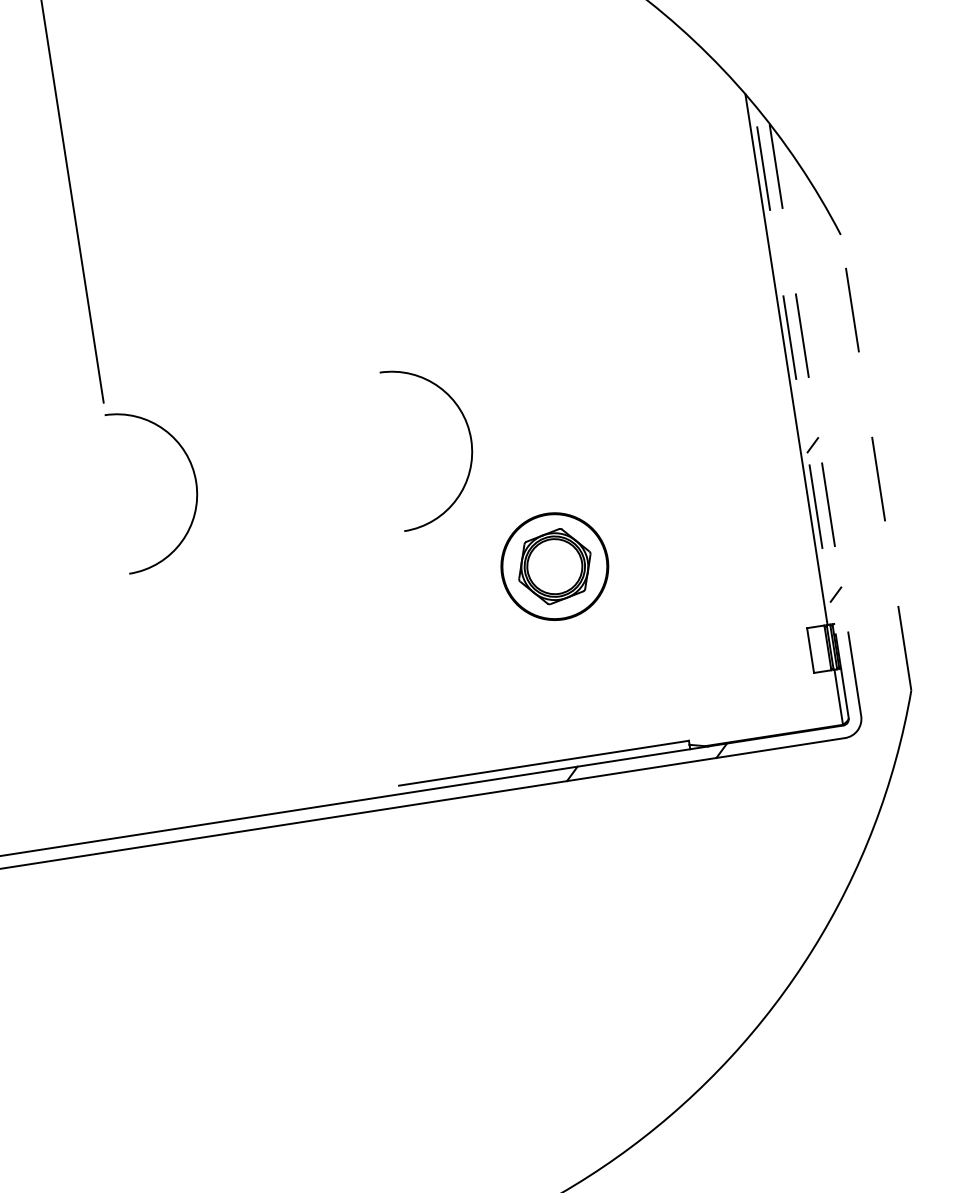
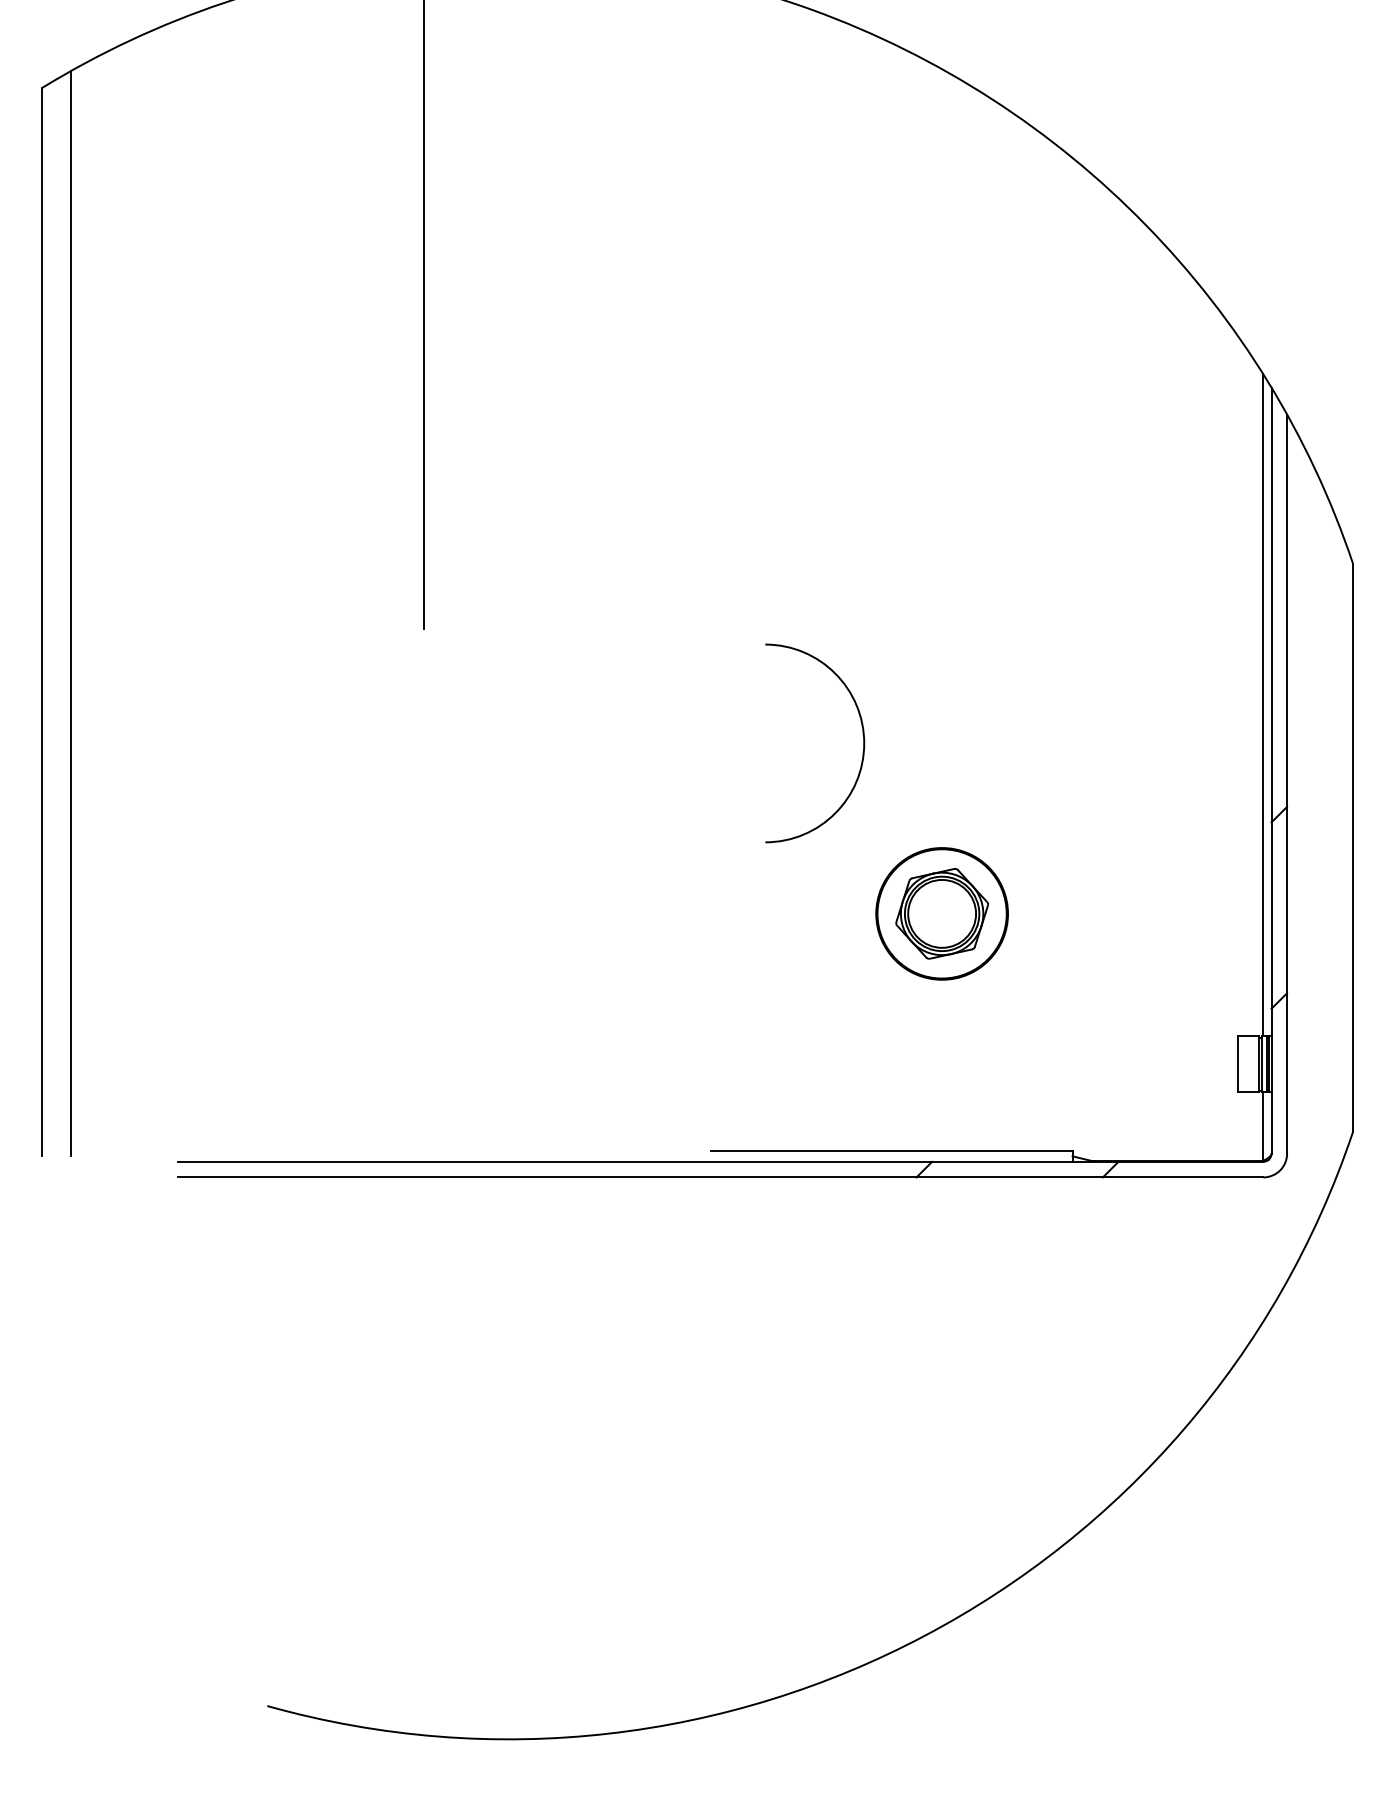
line: (801, 410) -> (1271, 770), dashed -> solid
line: (815, 419) -> (1287, 783), dashed -> solid
line: (876, 462) -> (1353, 847), dashed -> solid
arc: (193, 475) -> (519, 734), removed

